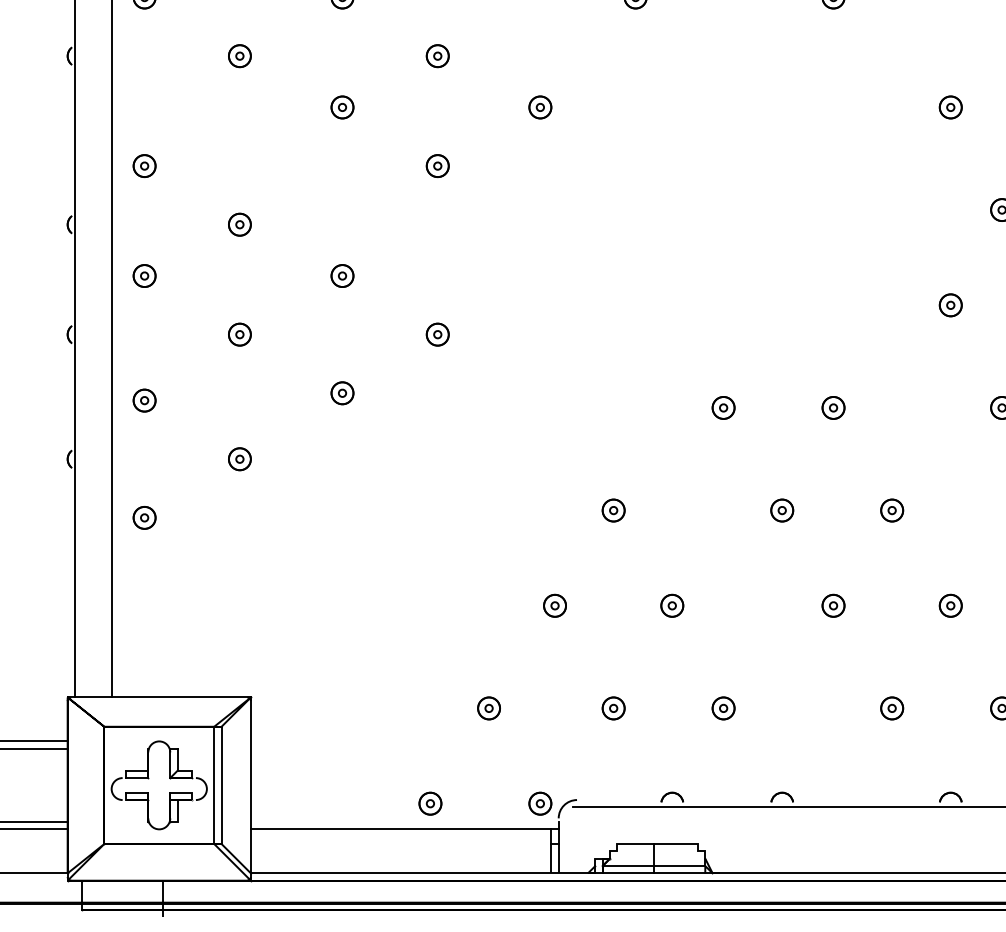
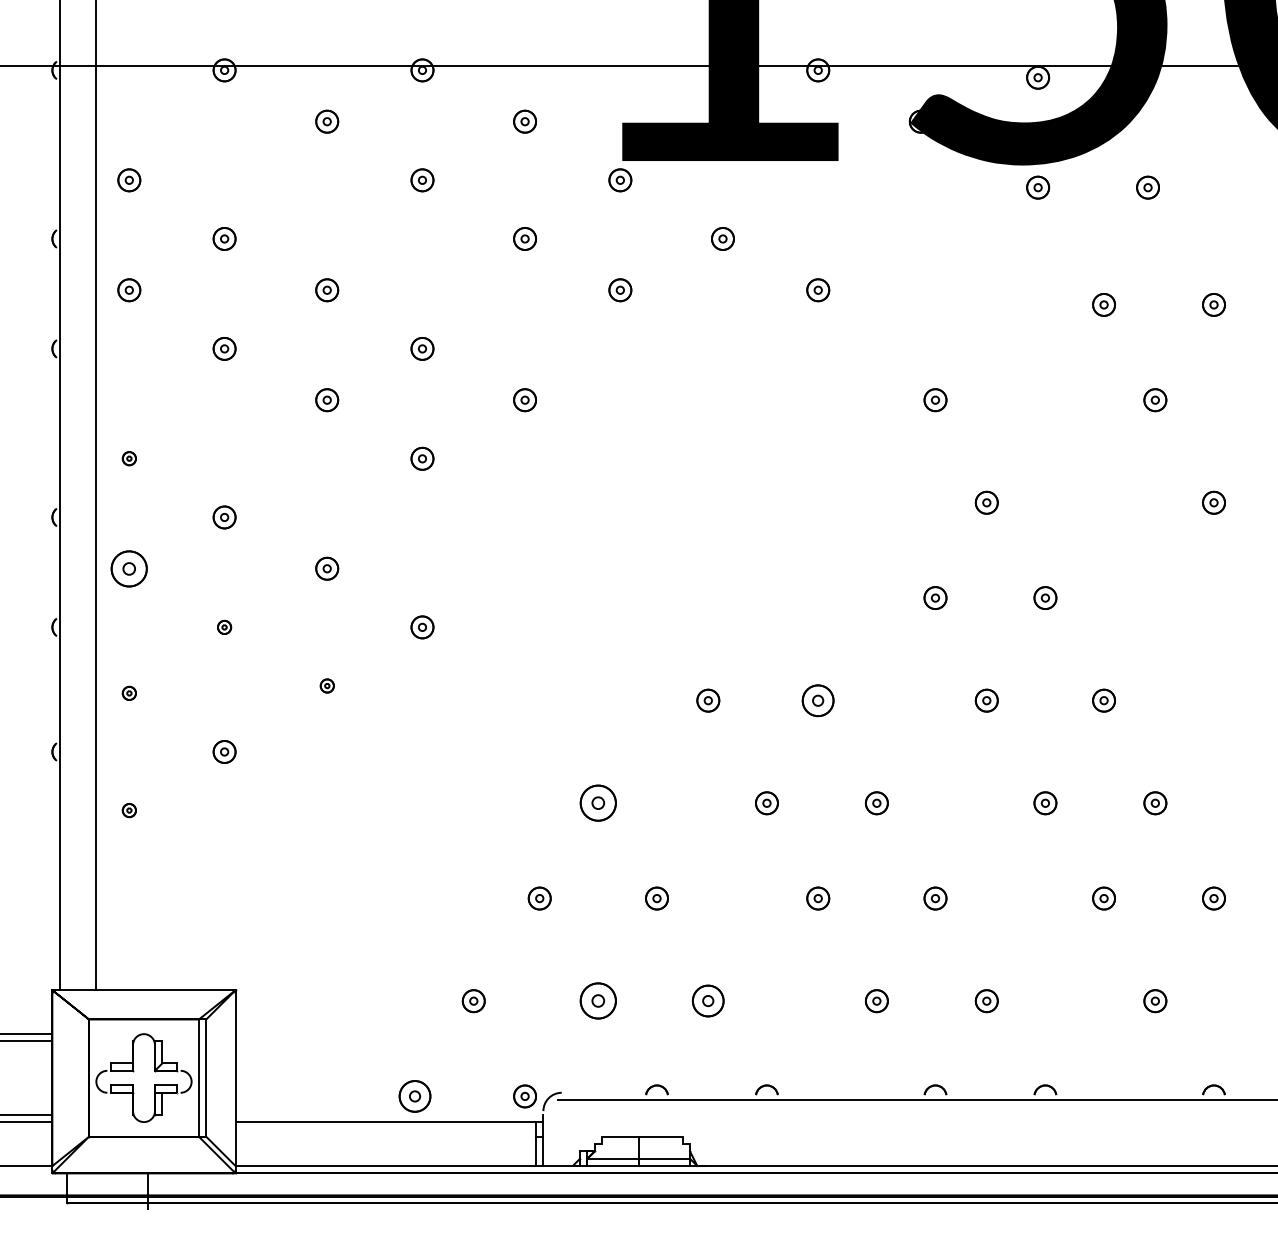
part: (144, 165) -> (129, 458), size x0.6
part: (144, 275) -> (129, 568), size x1.6
part: (239, 334) -> (224, 627), size x0.6
part: (342, 392) -> (327, 685), size x0.6
part: (144, 400) -> (129, 693), size x0.6
part: (833, 407) -> (818, 700), size x1.4
part: (613, 510) -> (598, 803), size x1.6
part: (144, 517) -> (129, 810), size x0.6
part: (613, 708) -> (598, 1001), size x1.6
part: (723, 708) -> (708, 1001), size x1.4
part: (430, 803) -> (415, 1096), size x1.4

